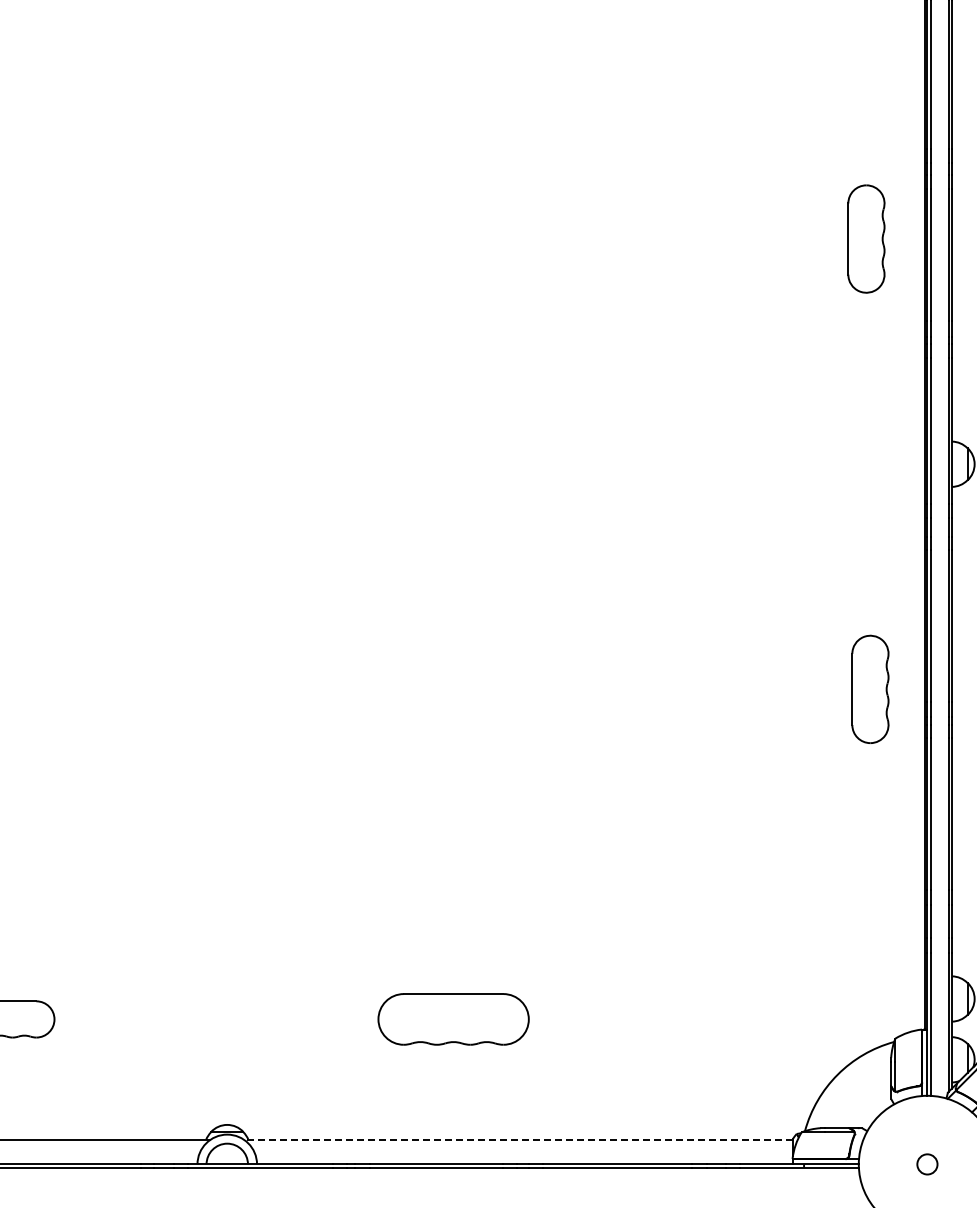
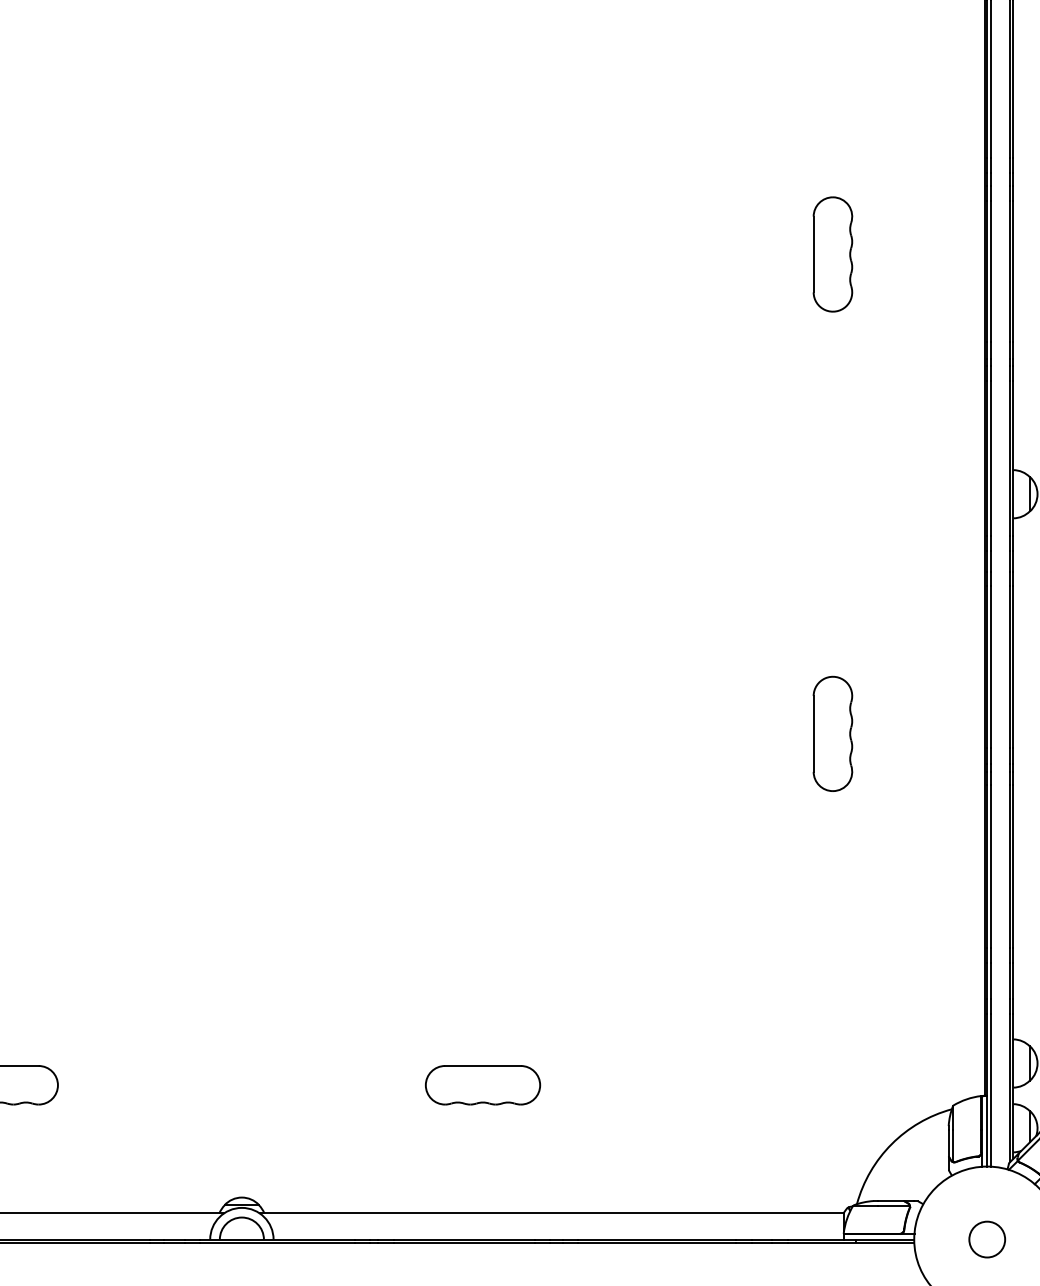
part: (866, 238) -> (832, 253), moved
part: (870, 688) -> (832, 732), moved
part: (453, 1019) -> (482, 1085), size x0.71
line: (517, 1139) -> (550, 1213), dashed -> solid
circle: (927, 1164) -> (987, 1239), size x1.67

